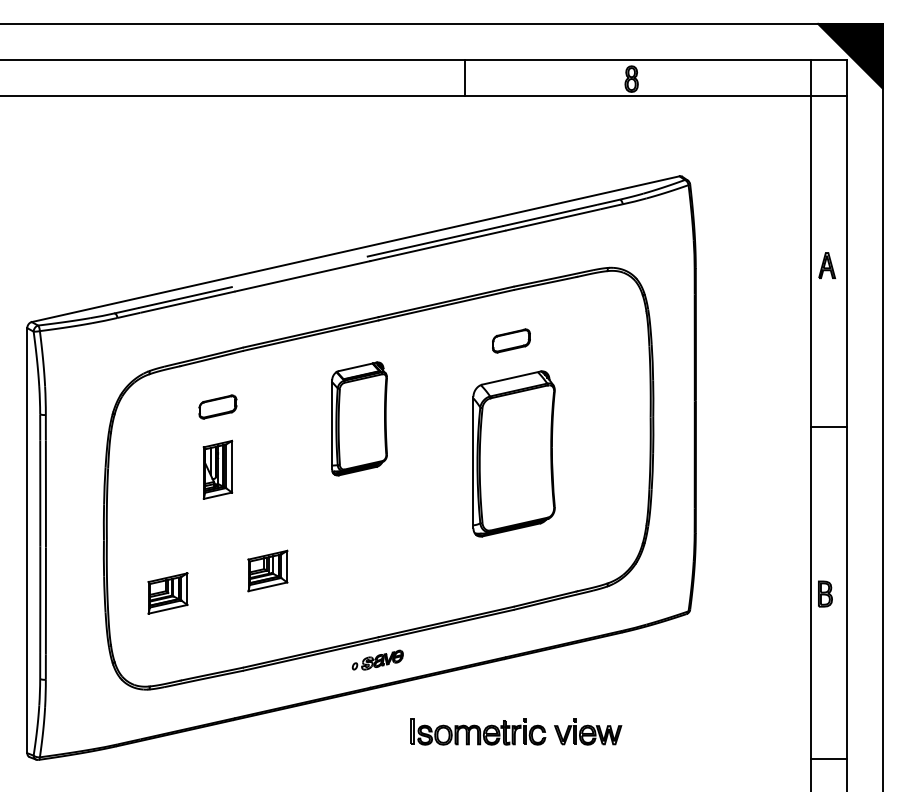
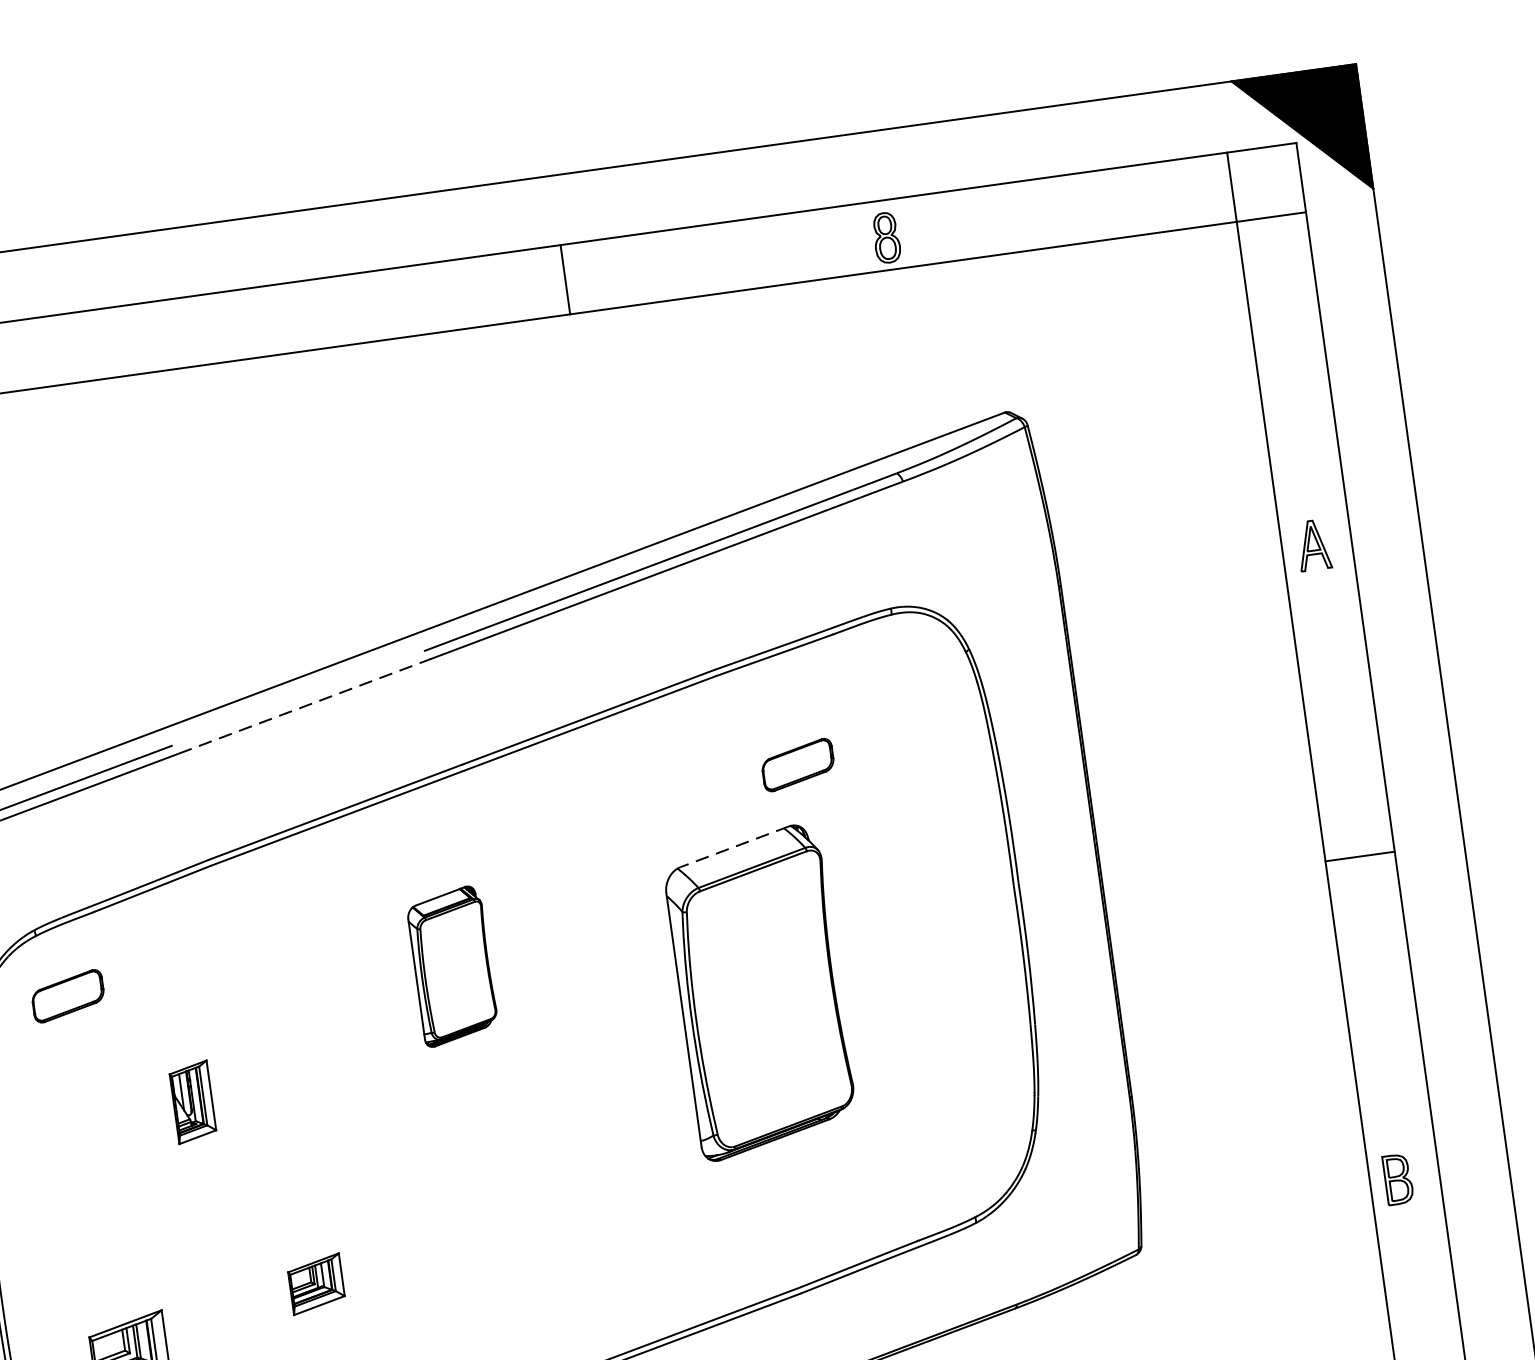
line: (303, 276) -> (306, 706), solid -> dashed
part: (511, 340) -> (797, 764), moved
line: (511, 378) -> (734, 847), solid -> dashed
part: (217, 406) -> (67, 995), moved
part: (359, 418) -> (452, 965), size x0.7
part: (217, 469) -> (192, 1101), size x0.7
part: (267, 570) -> (315, 1283), size x0.7

